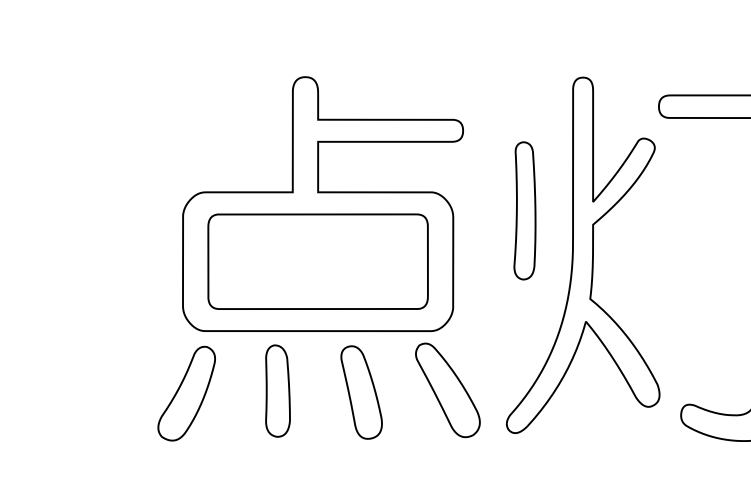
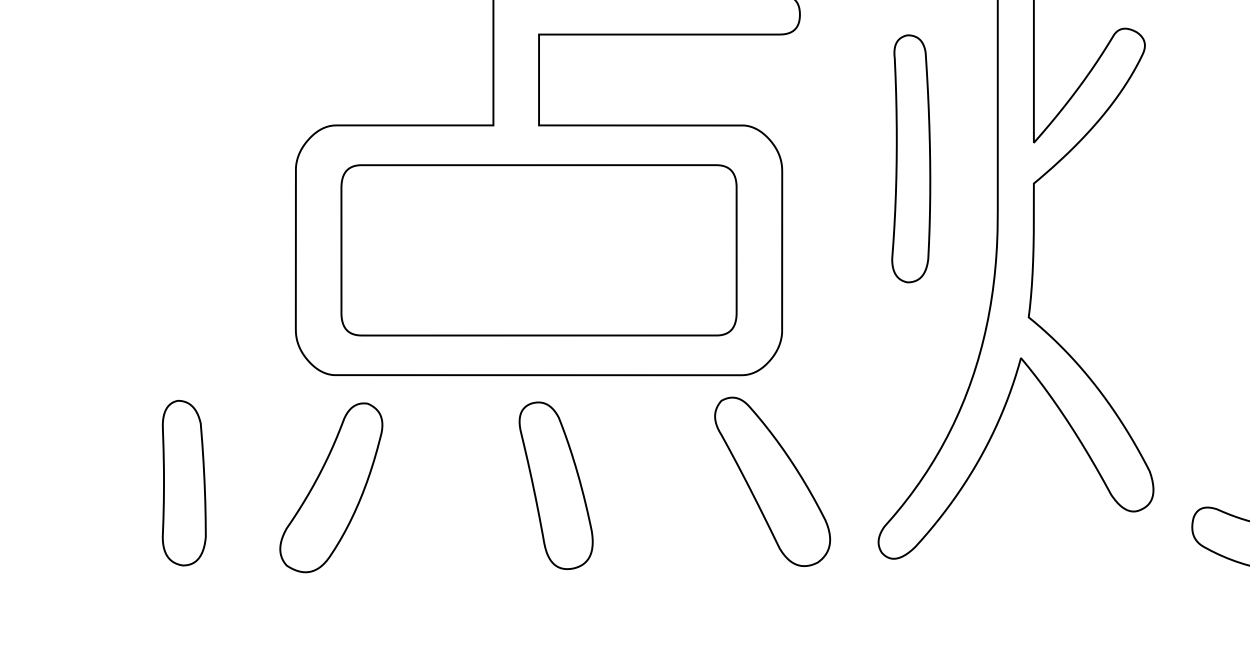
part: (277, 390) -> (183, 482), moved
part: (361, 392) -> (555, 485), moved
part: (186, 393) -> (330, 487), moved

